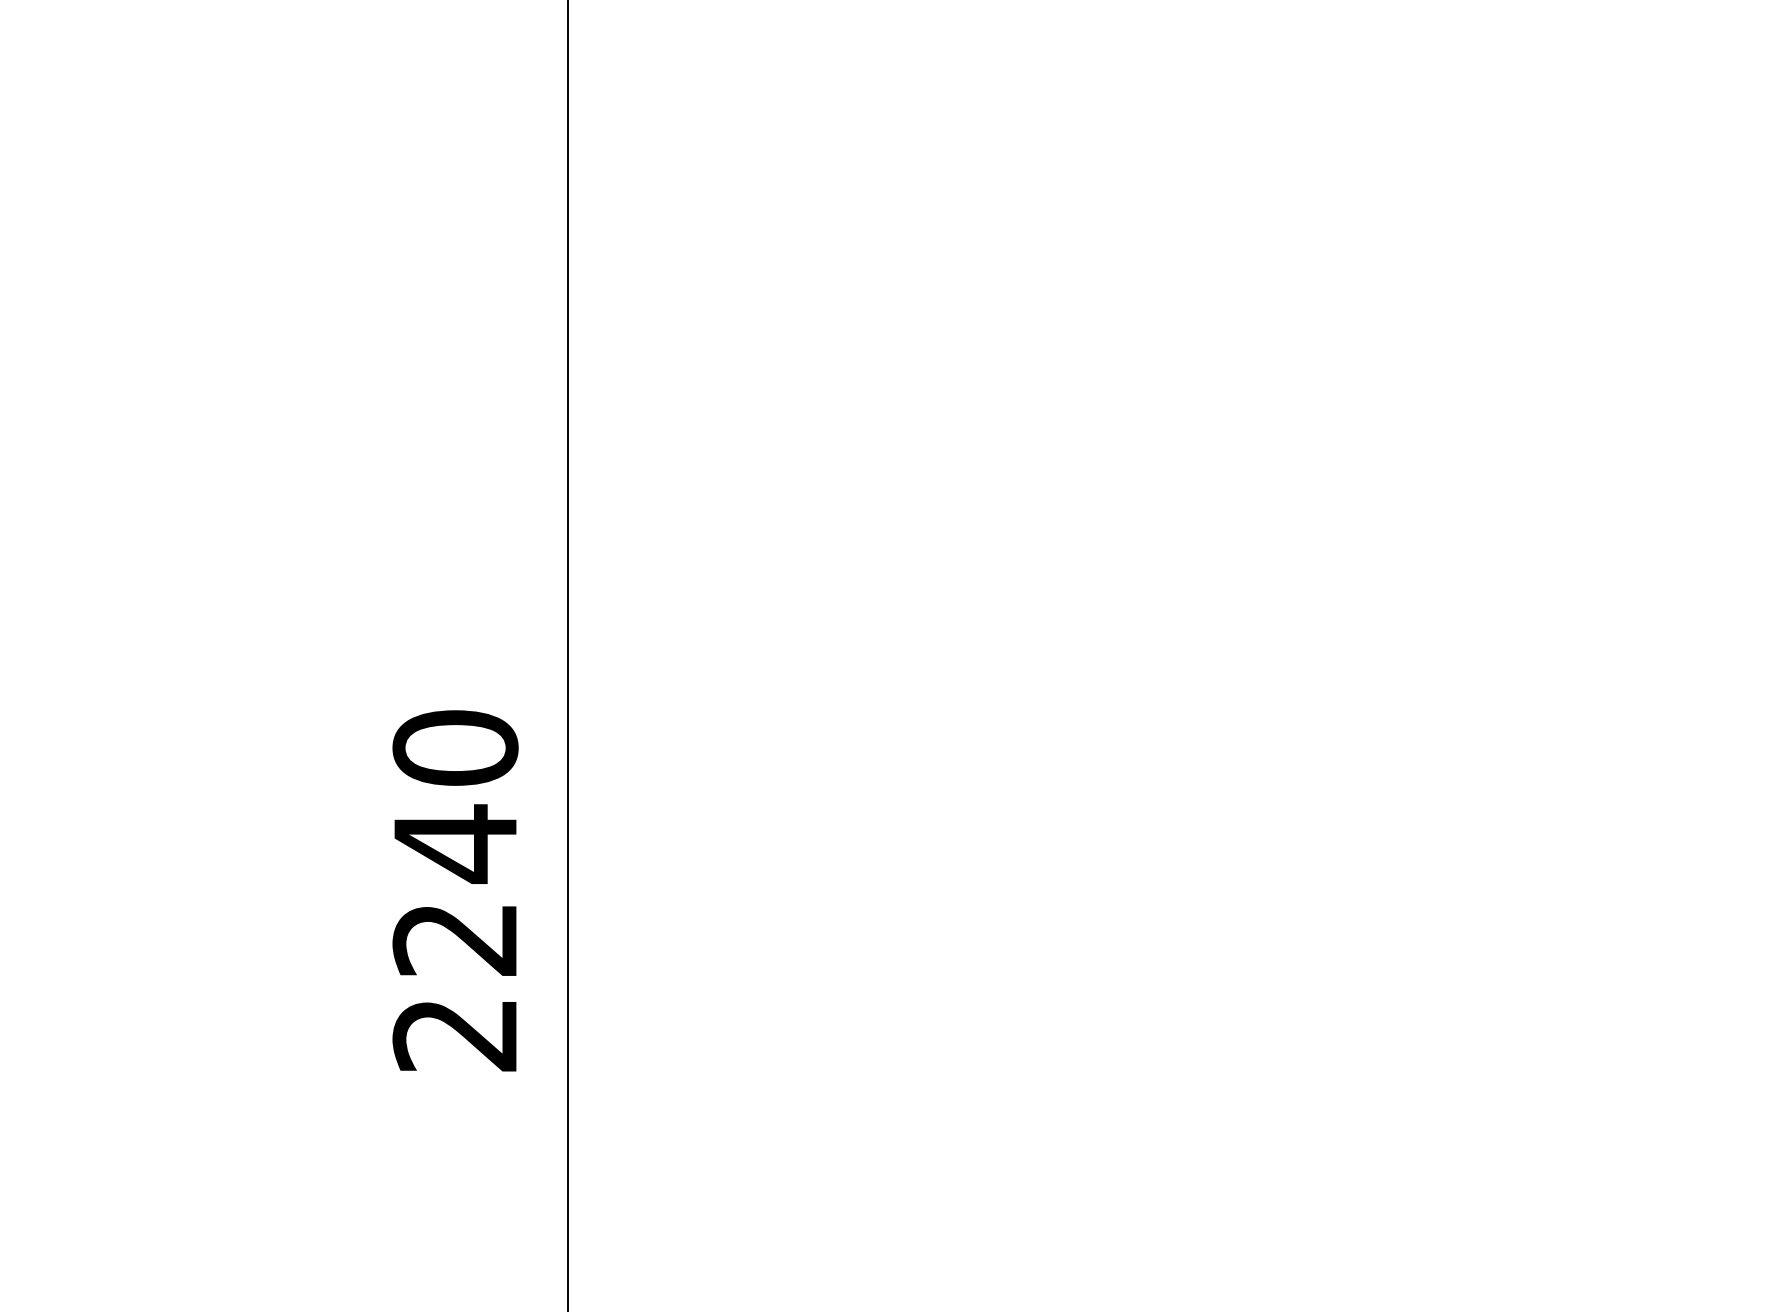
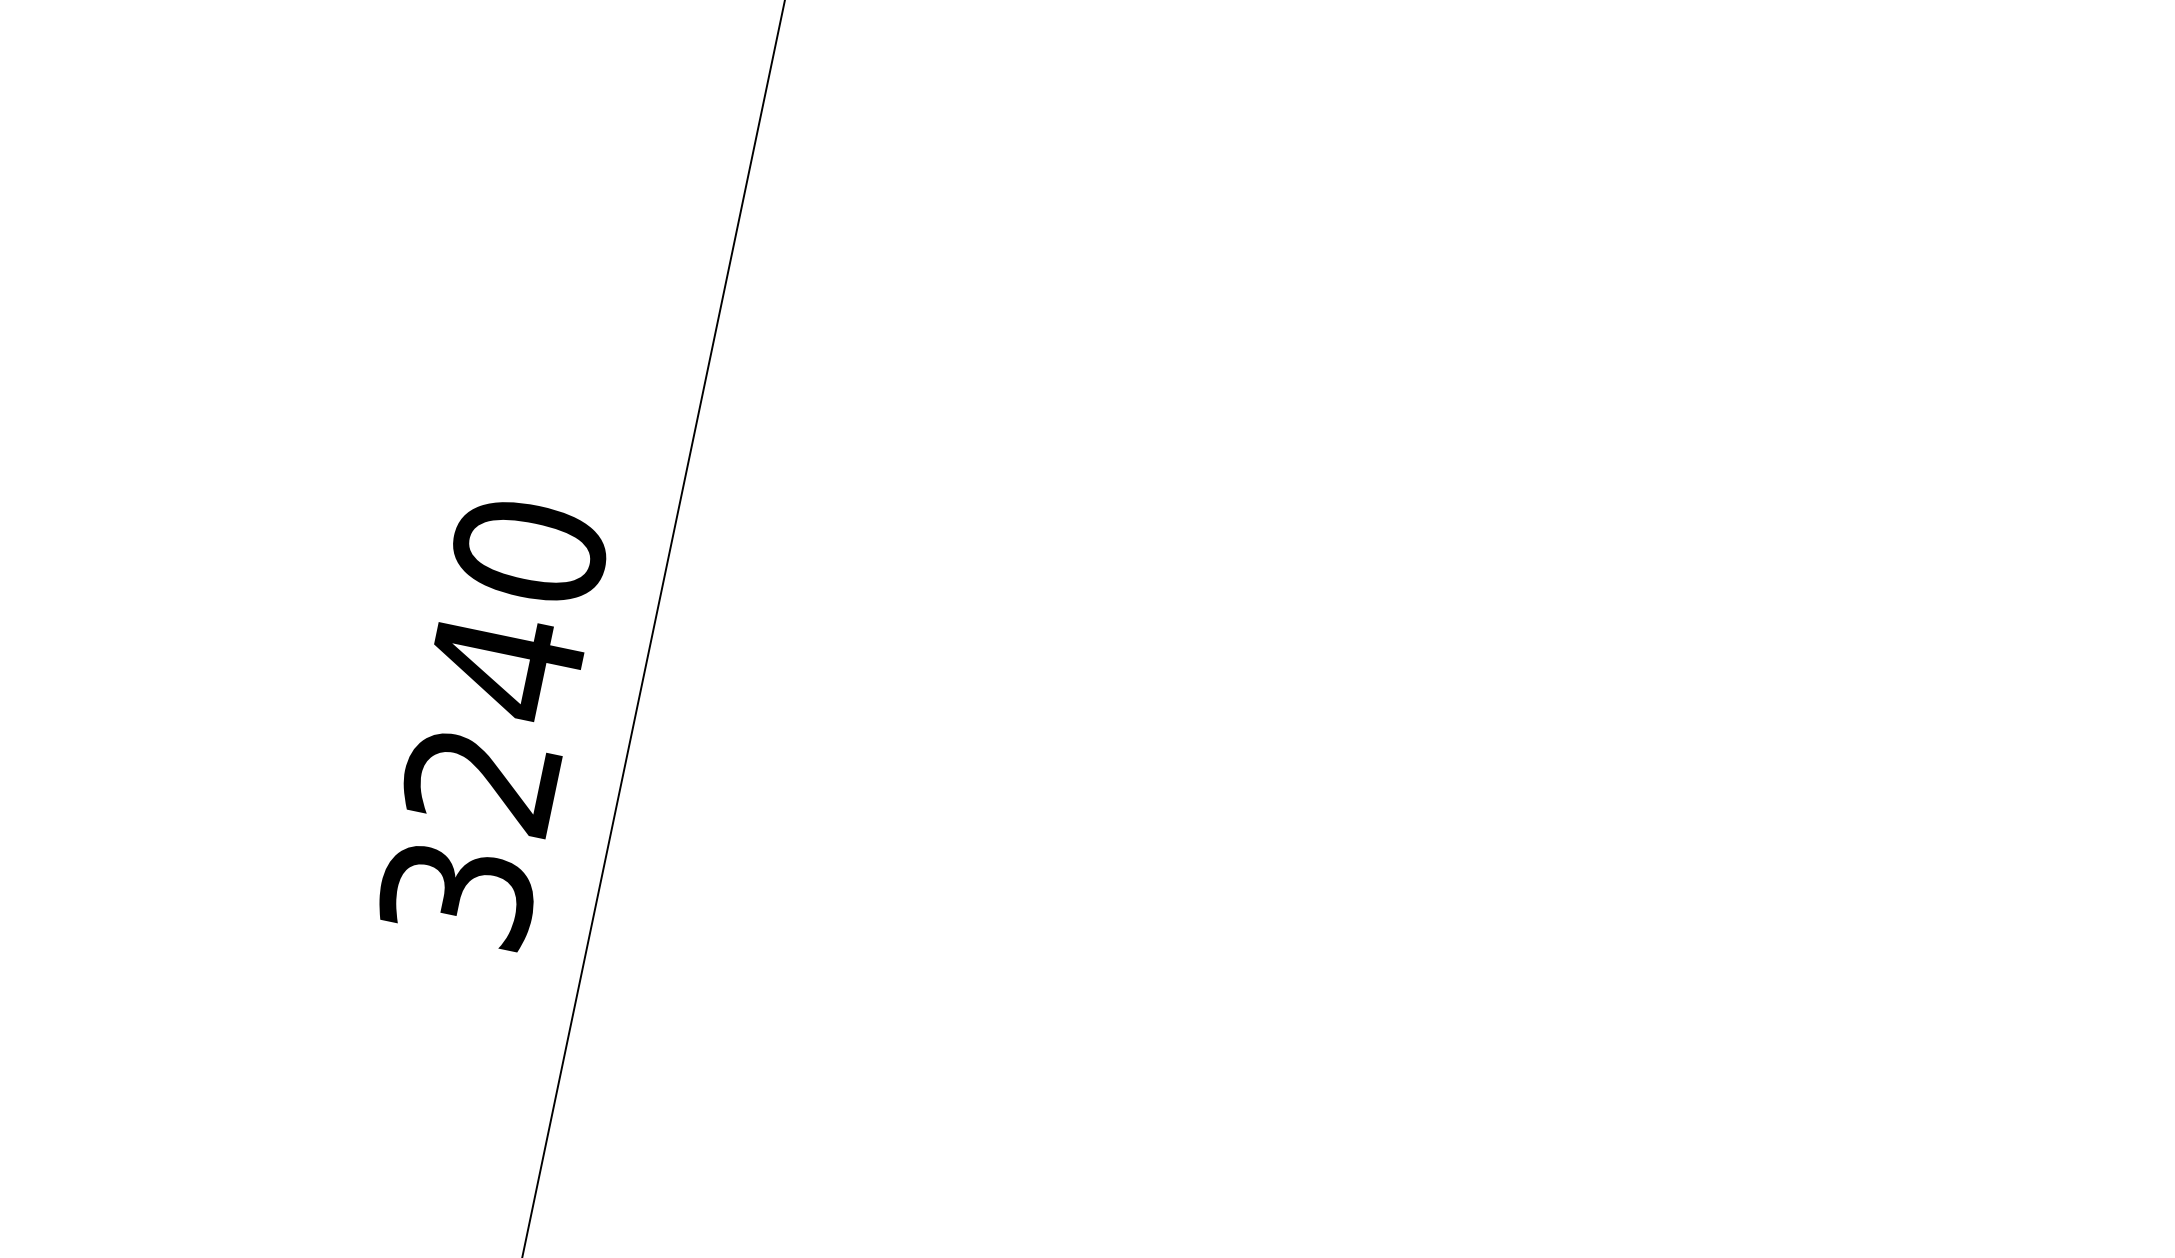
text: (455, 1035) -> (457, 895), 2240 -> 3240

